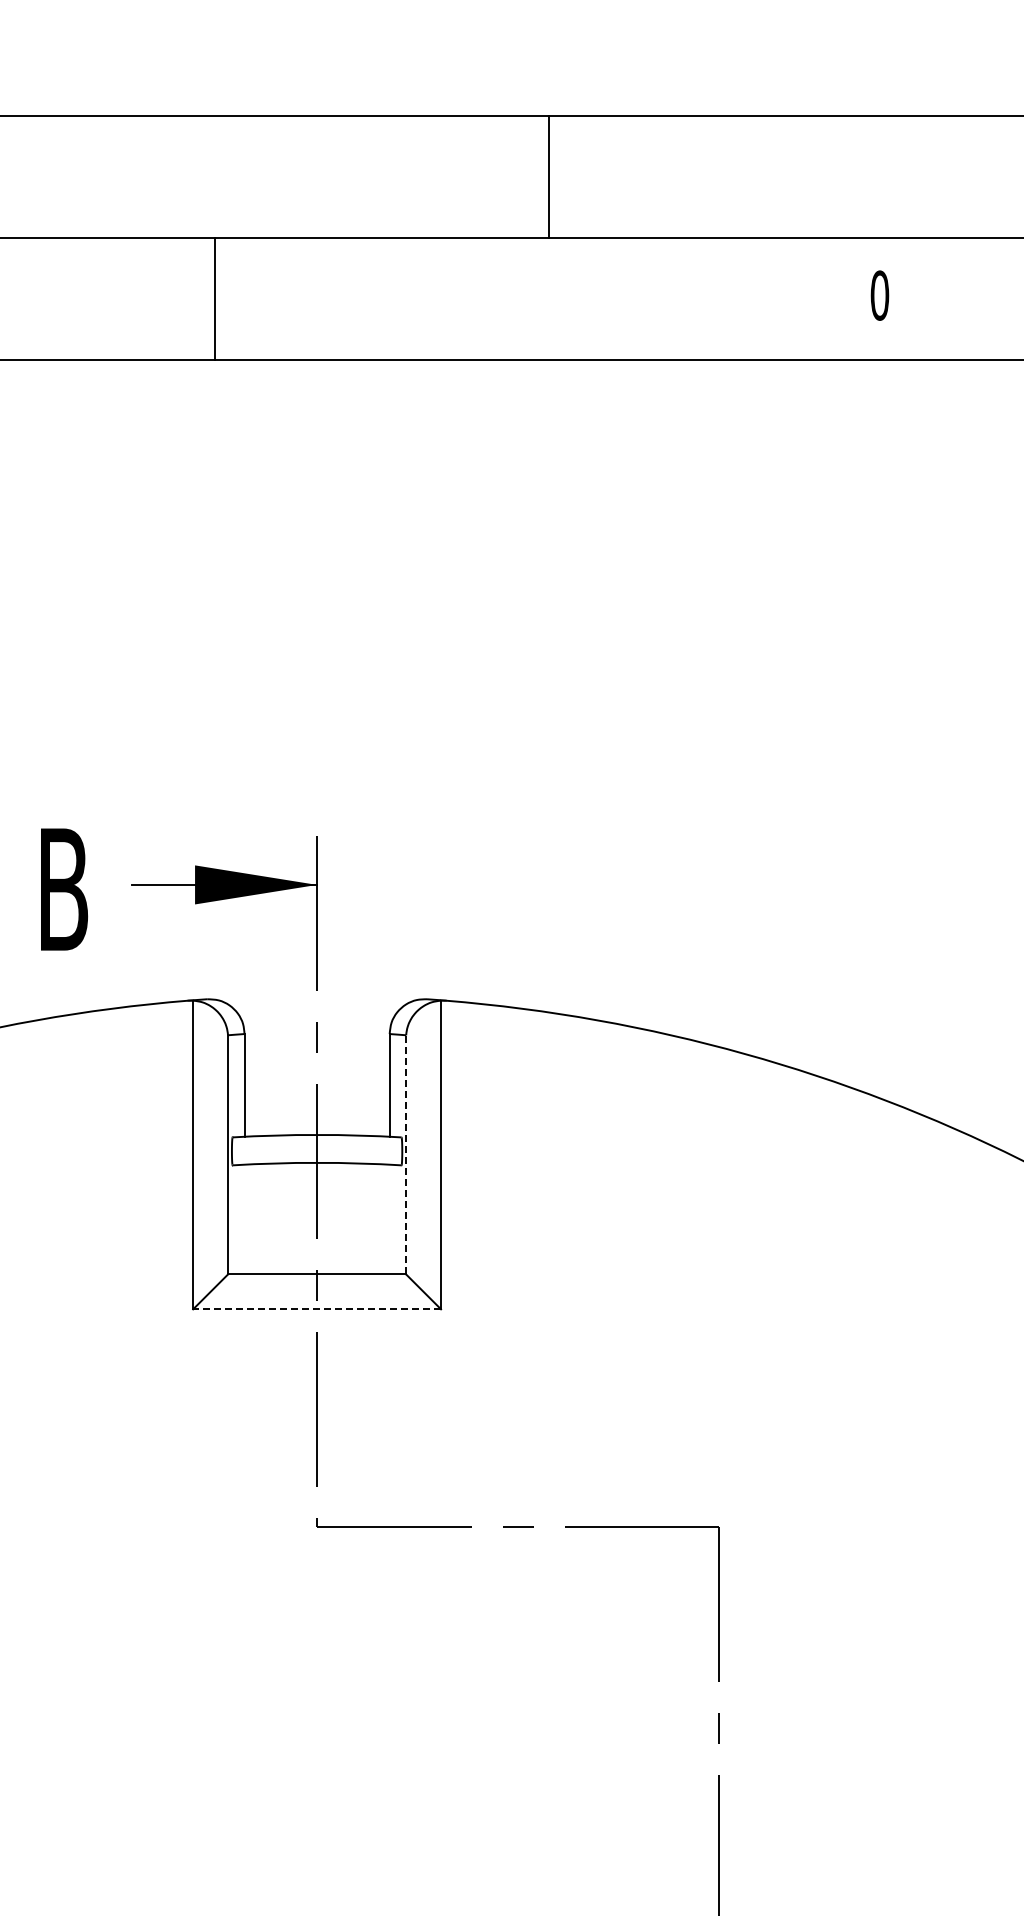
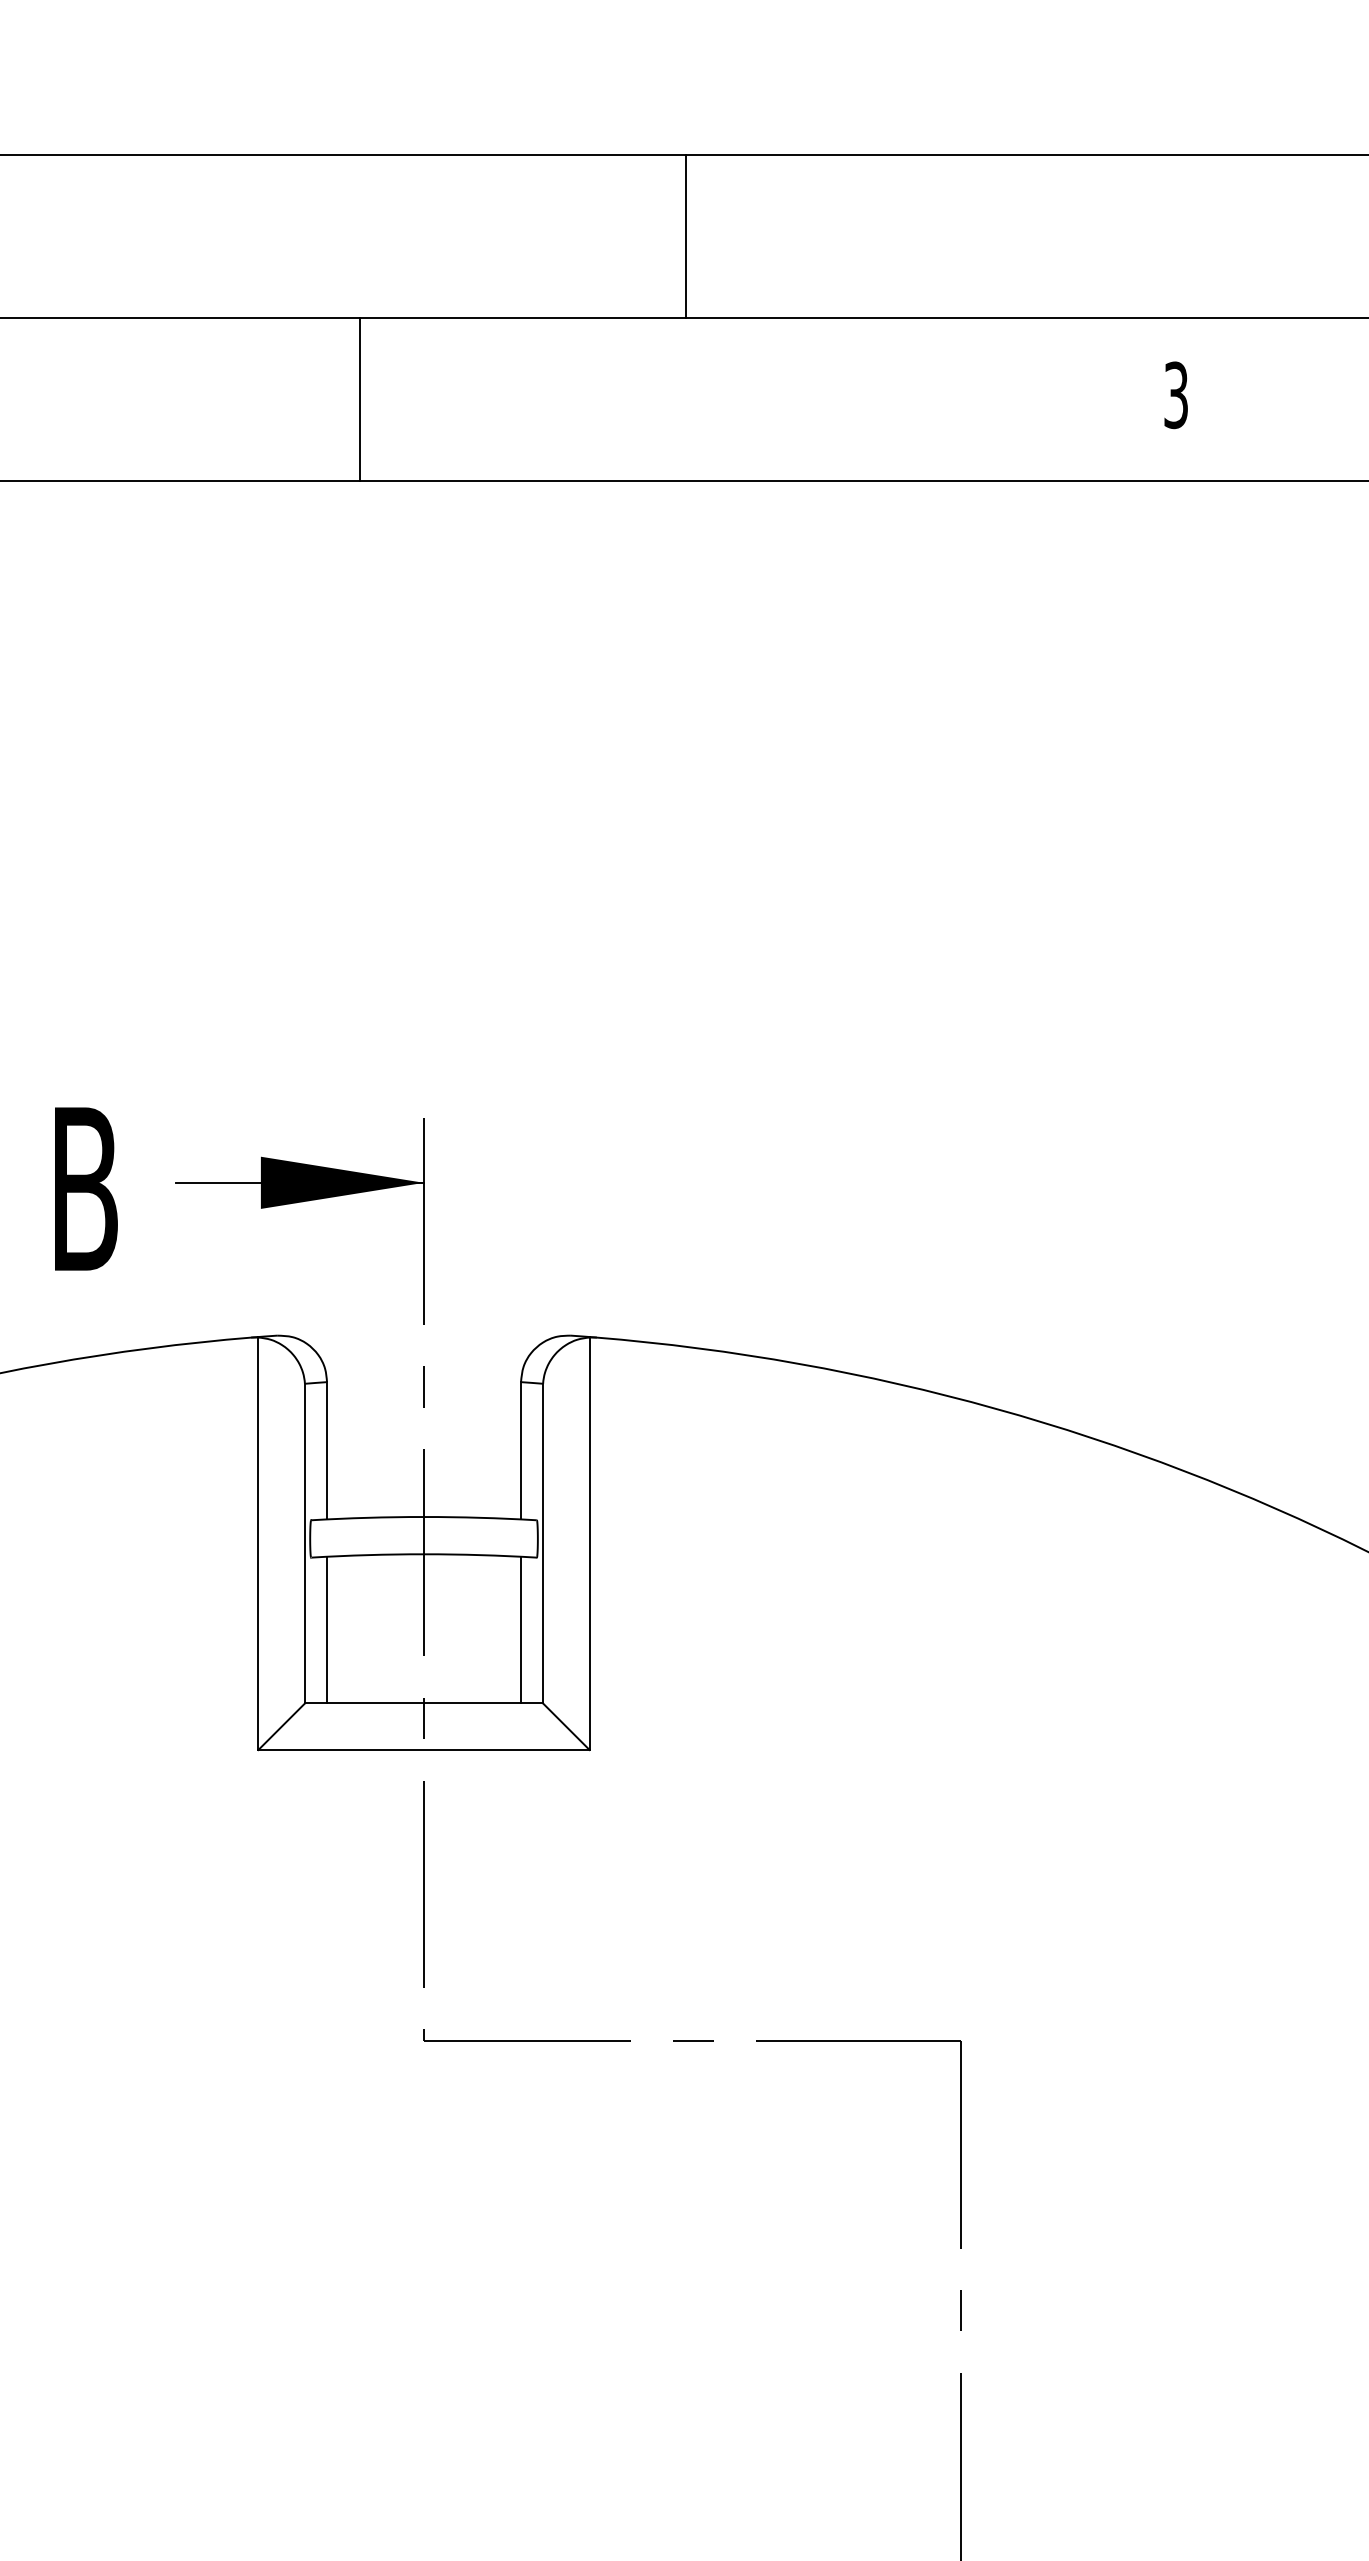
line: (549, 176) -> (686, 236), moved
text: (879, 295) -> (1175, 395), 0 -> 3
line: (215, 299) -> (360, 400), moved
line: (406, 1154) -> (543, 1543), dashed -> solid
line: (244, 1219) -> (326, 1629), added
line: (389, 1219) -> (520, 1629), added
line: (317, 1309) -> (424, 1750), dashed -> solid

